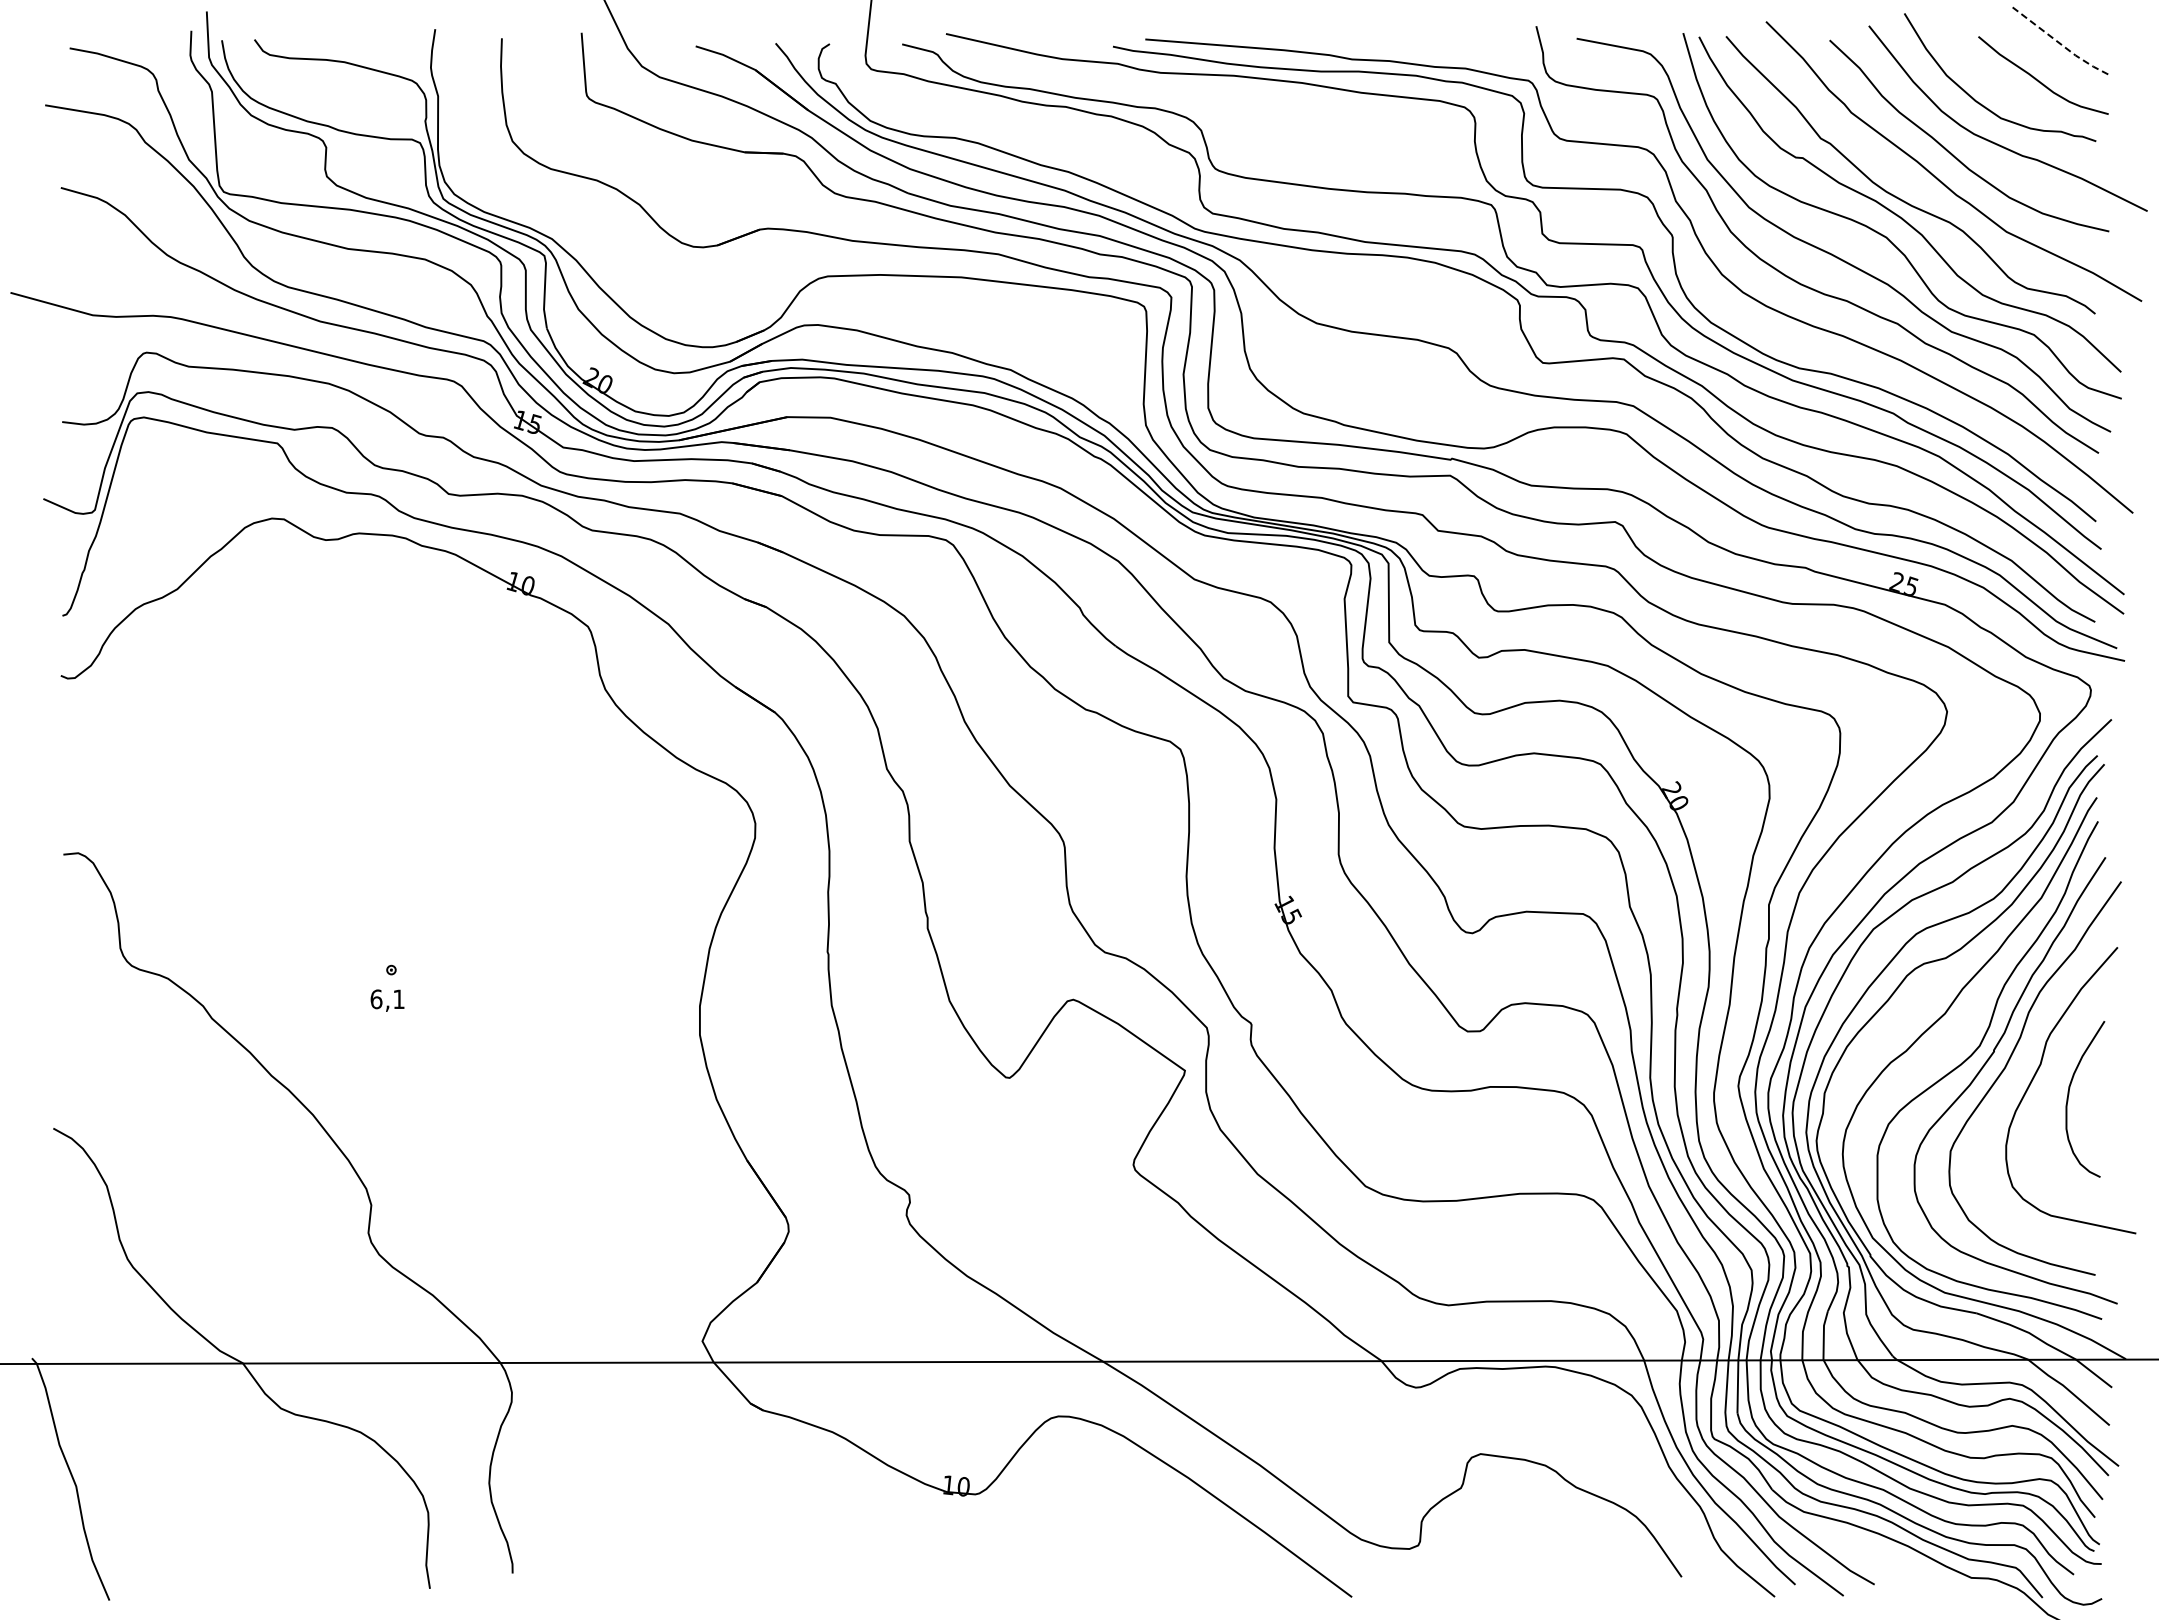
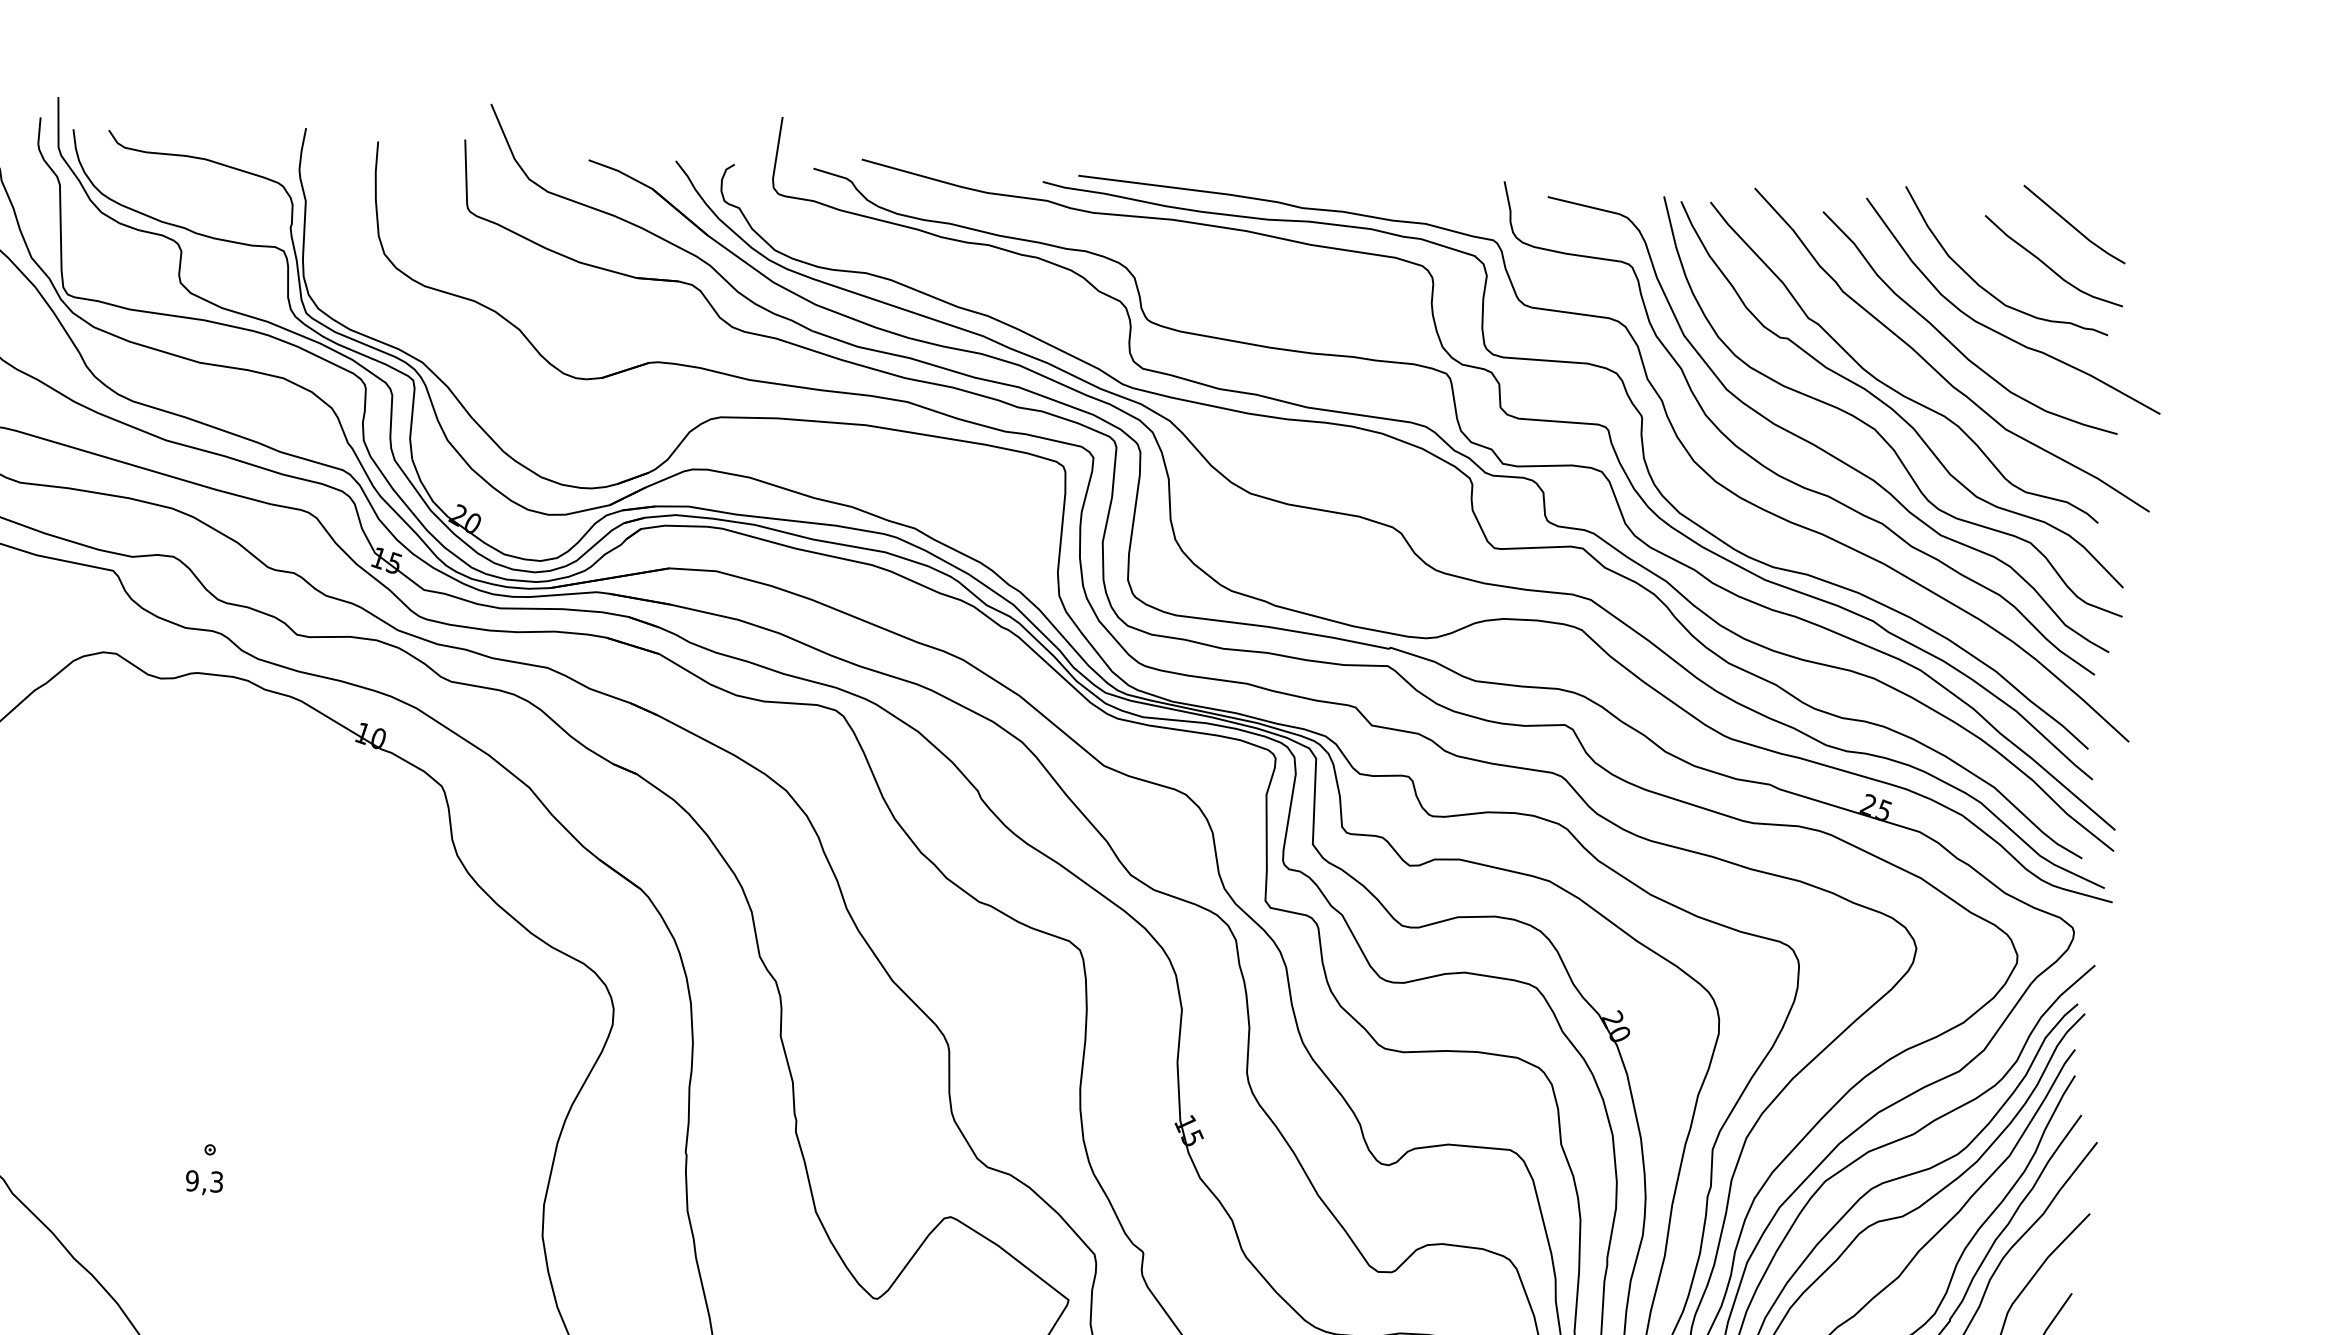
line: (2060, 44) -> (2074, 228), dashed -> solid
text: (387, 999) -> (204, 1181), 6,1 -> 9,3

